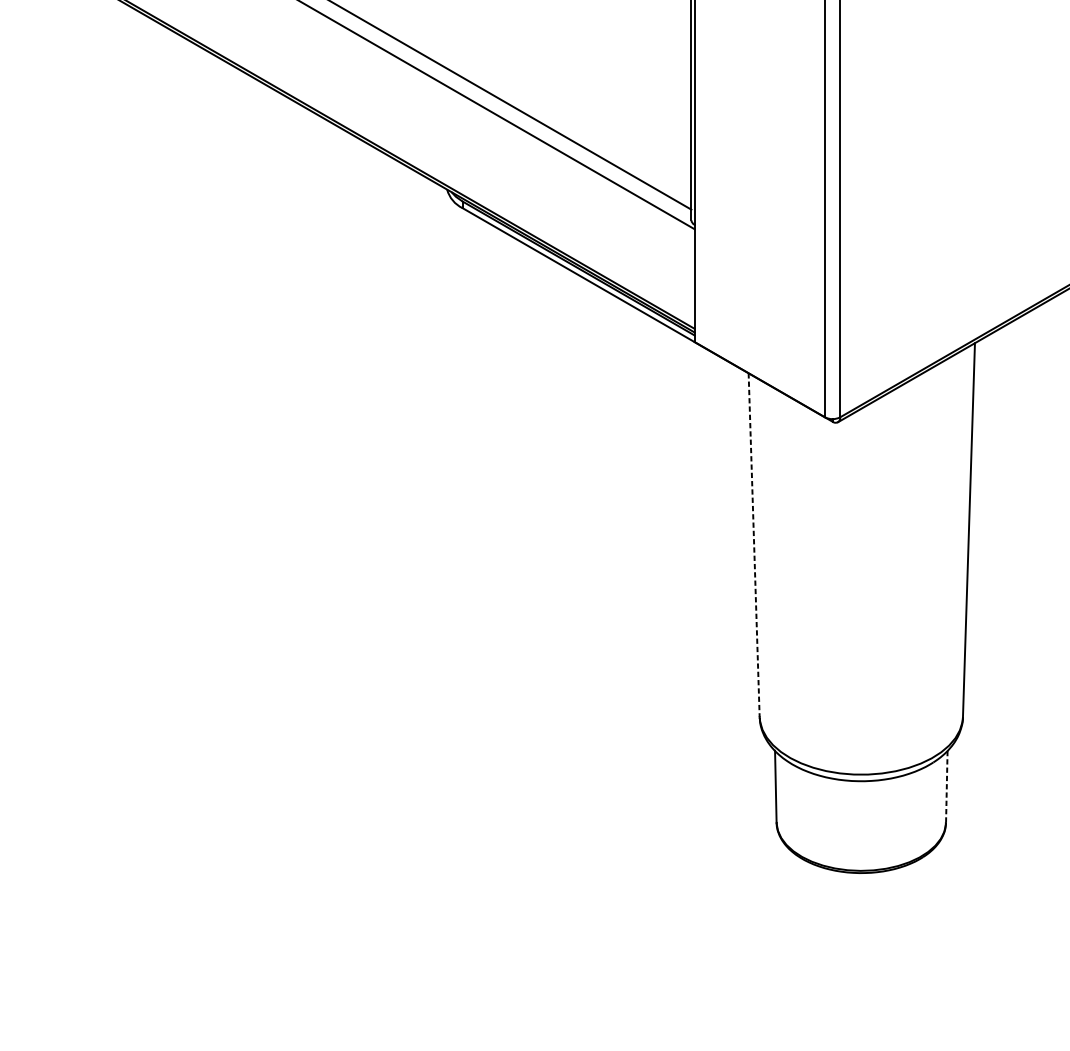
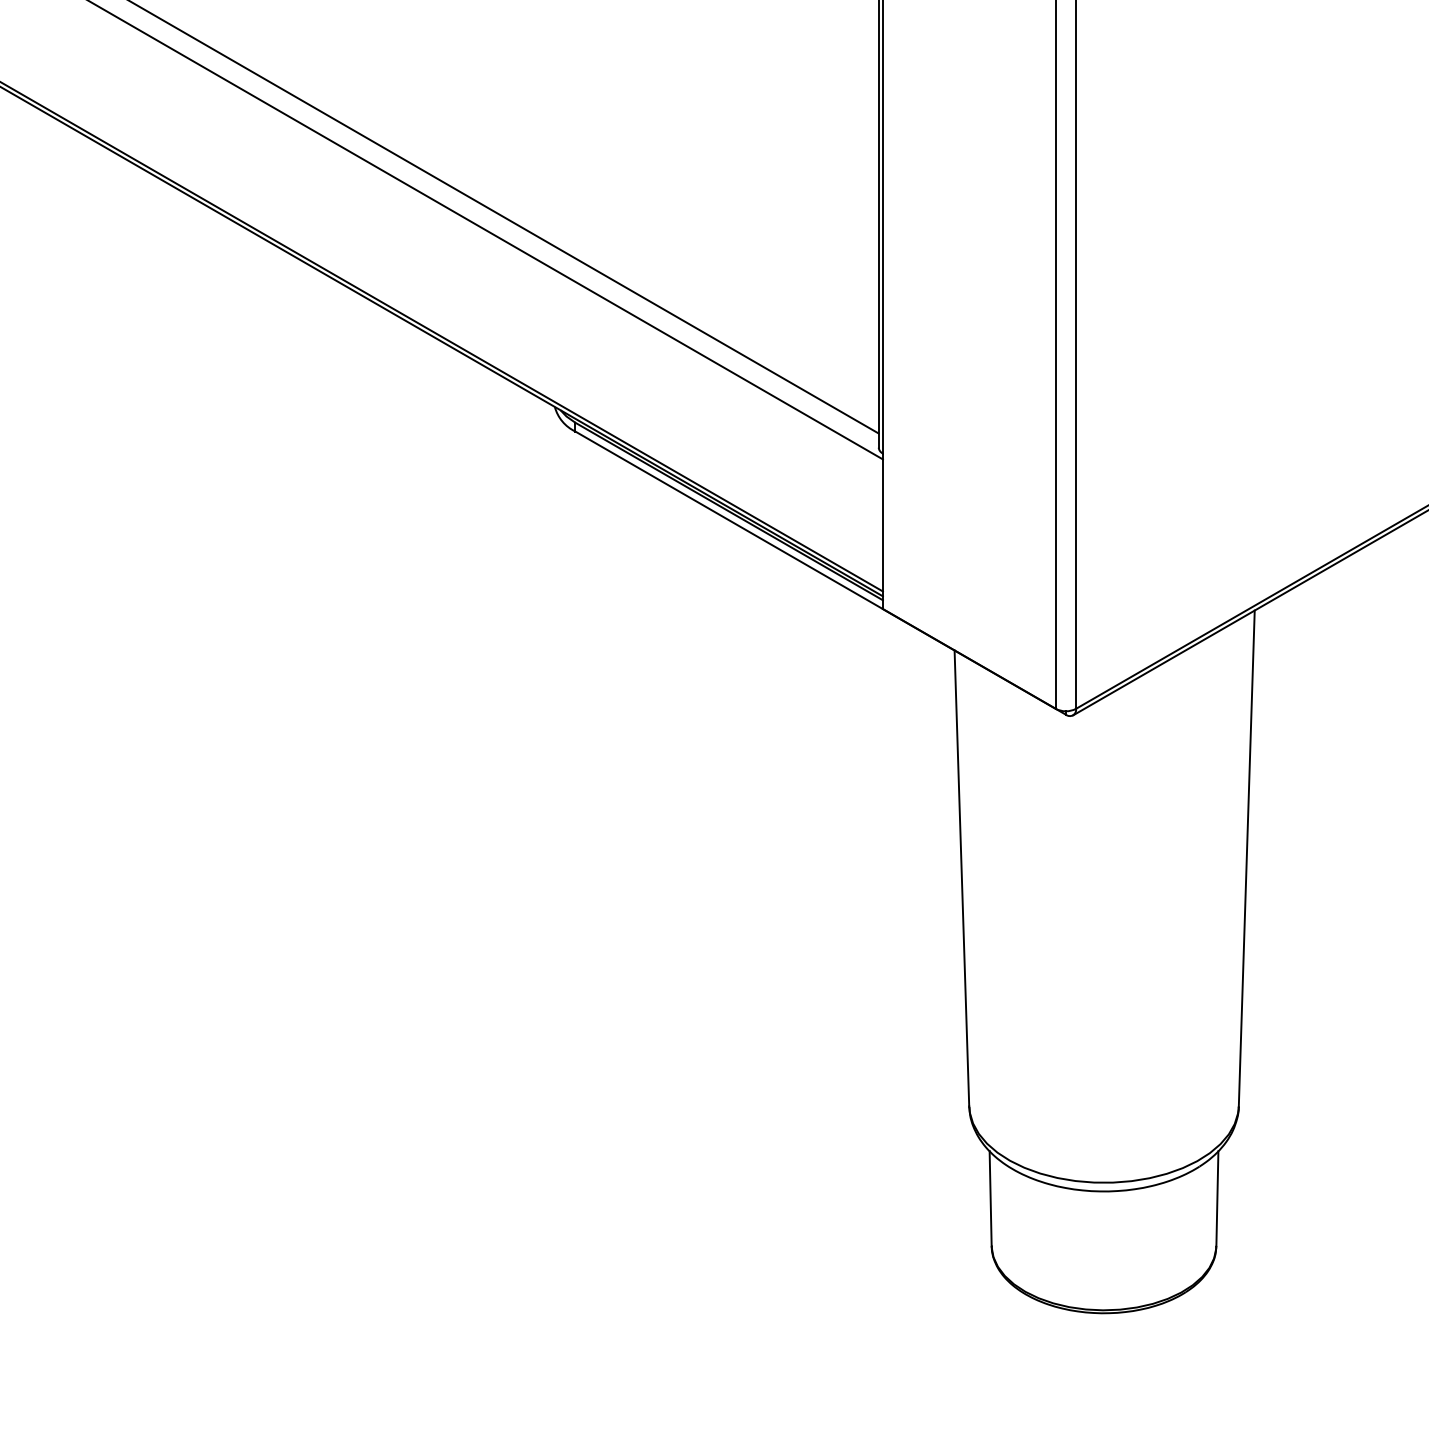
line: (753, 545) -> (961, 878), dashed -> solid
line: (946, 786) -> (1217, 1198), dashed -> solid

